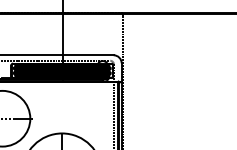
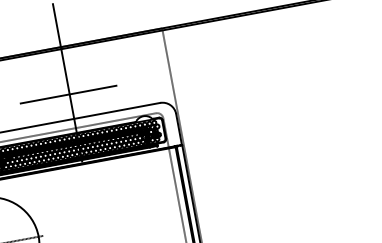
line: (62, 40) -> (68, 93), added

